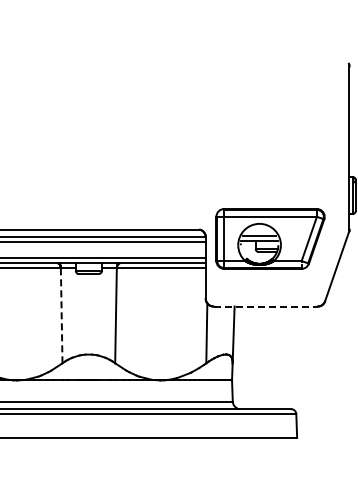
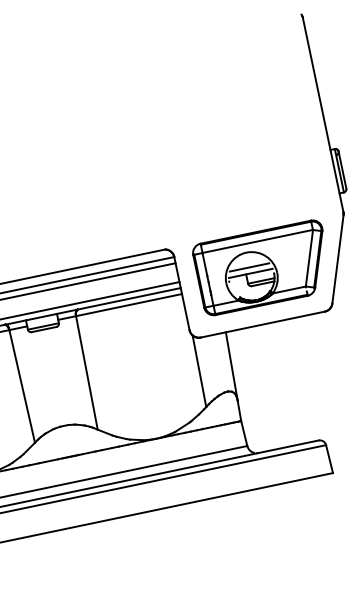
part: (270, 238) -> (263, 267), moved
line: (266, 306) -> (263, 324), dashed -> solid
line: (61, 316) -> (22, 387), dashed -> solid

